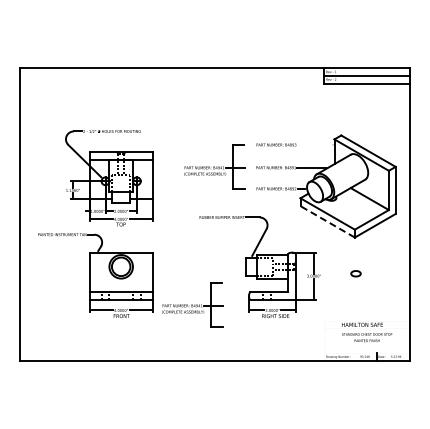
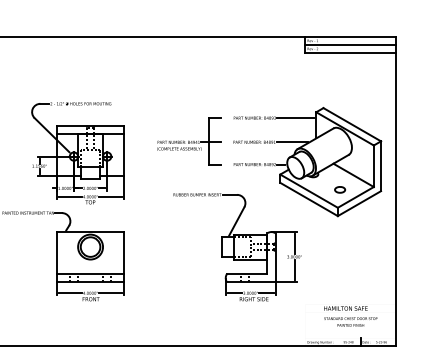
line: (314, 144) -> (295, 117), added
line: (327, 221) -> (308, 199), dashed -> solid
part: (355, 273) -> (339, 189), moved
part: (192, 304) -> (166, 286), removed

